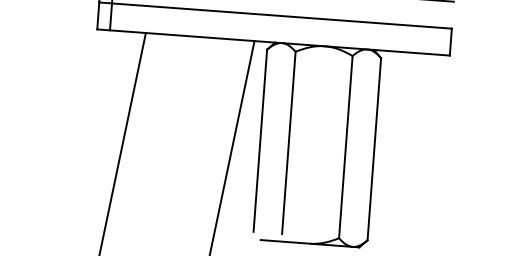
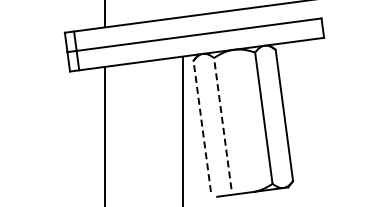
line: (260, 139) -> (202, 125), solid -> dashed
line: (288, 142) -> (222, 123), solid -> dashed

